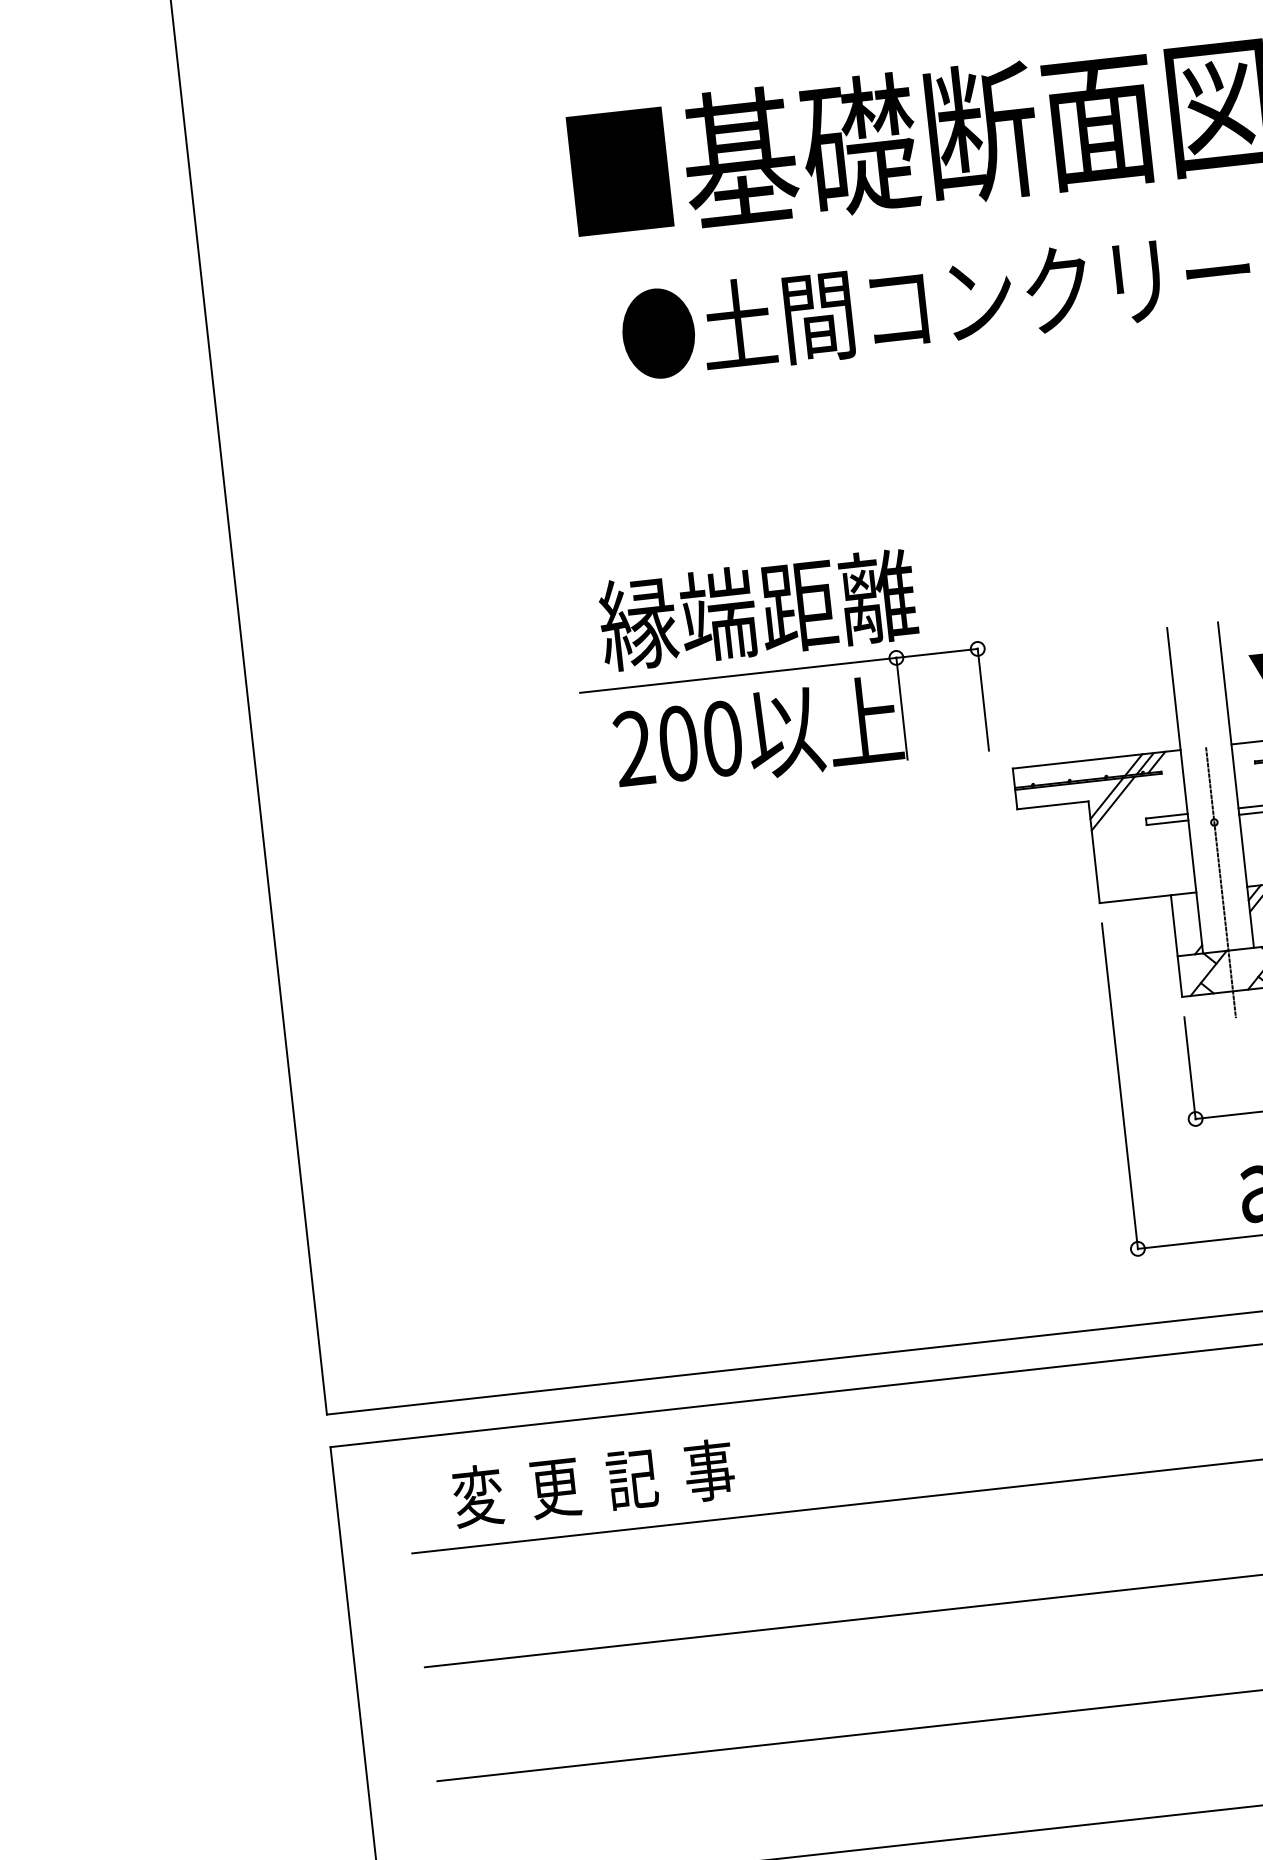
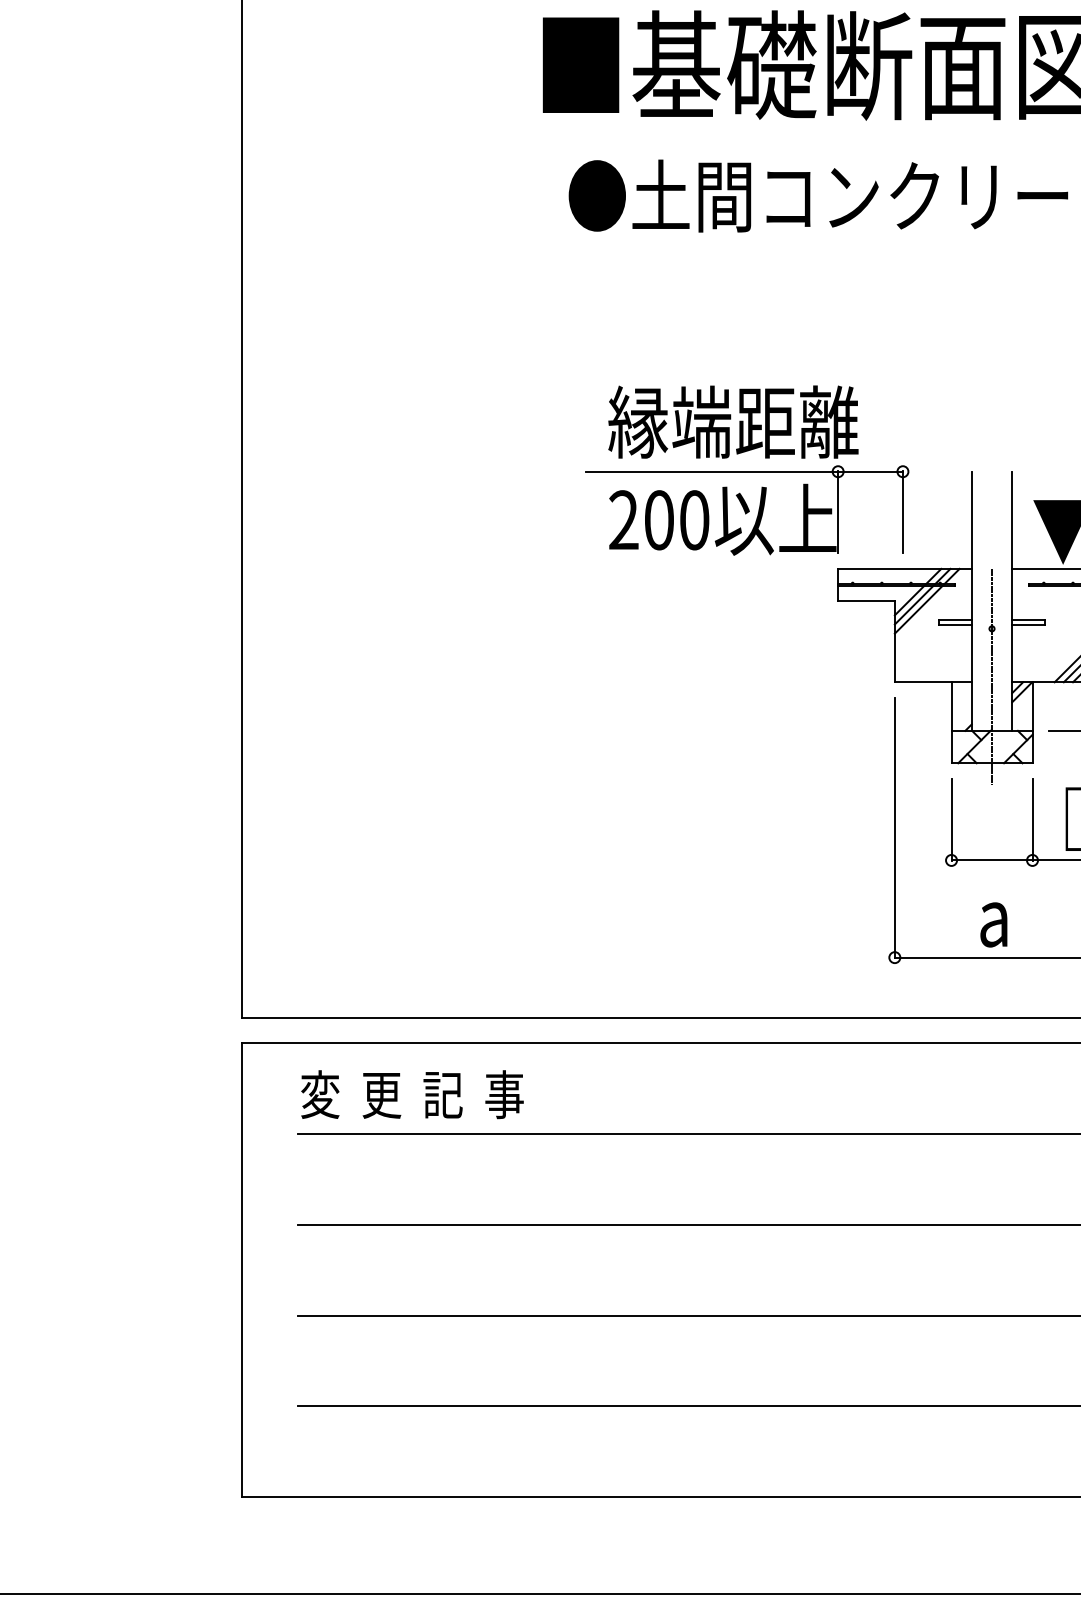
part: (782, 668) -> (747, 470), moved
line: (1119, 808) -> (918, 609), added
text: (593, 1482) -> (412, 1094), moved

